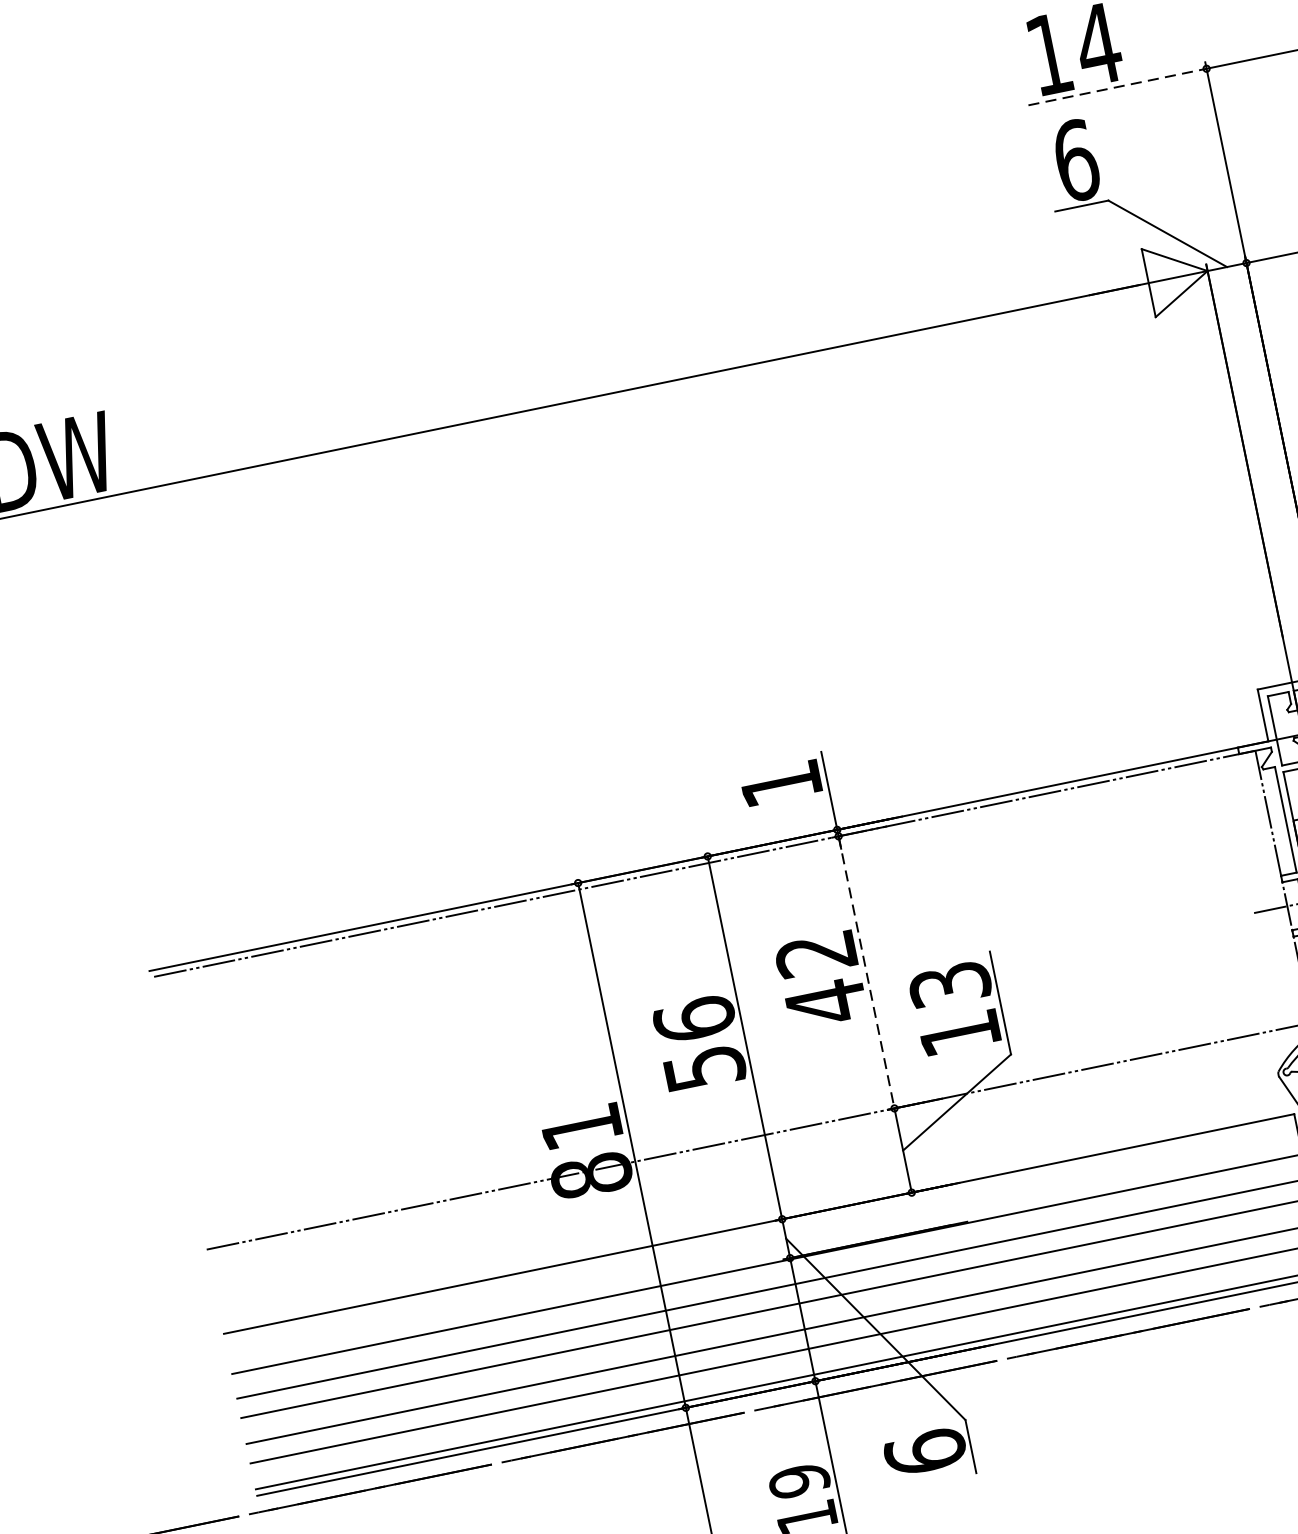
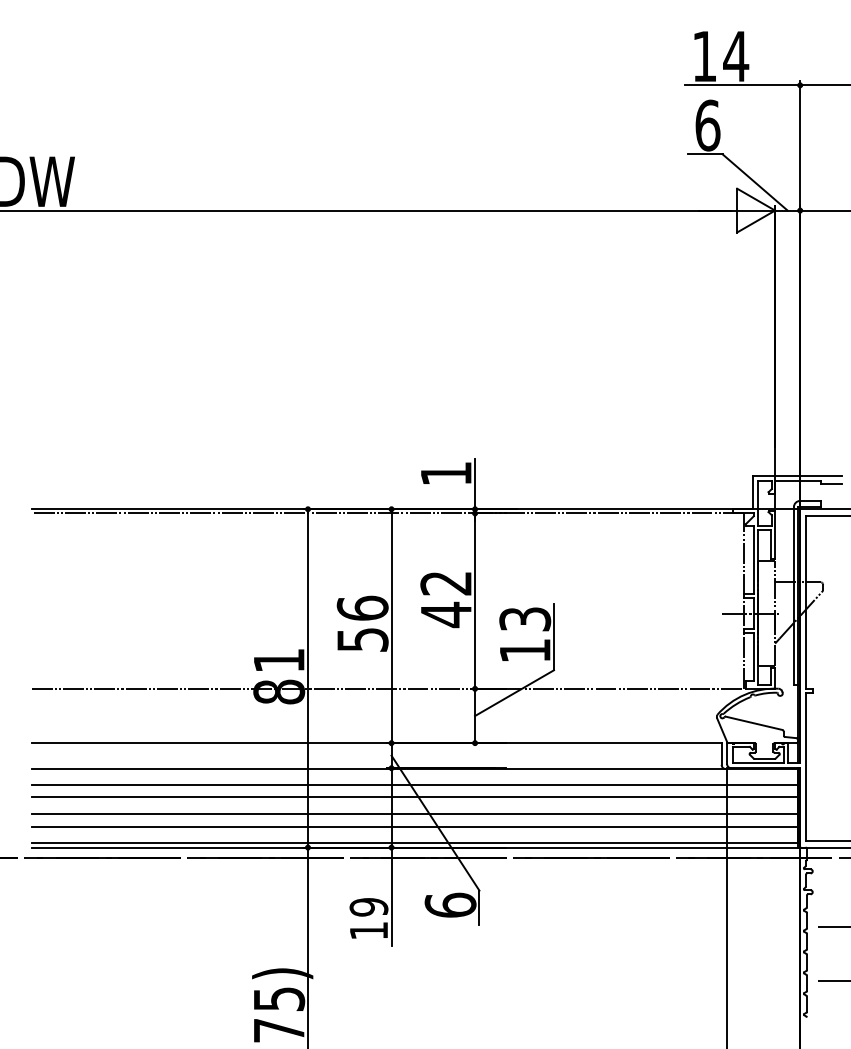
line: (1118, 87) -> (743, 85), dashed -> solid
line: (867, 972) -> (475, 601), dashed -> solid

